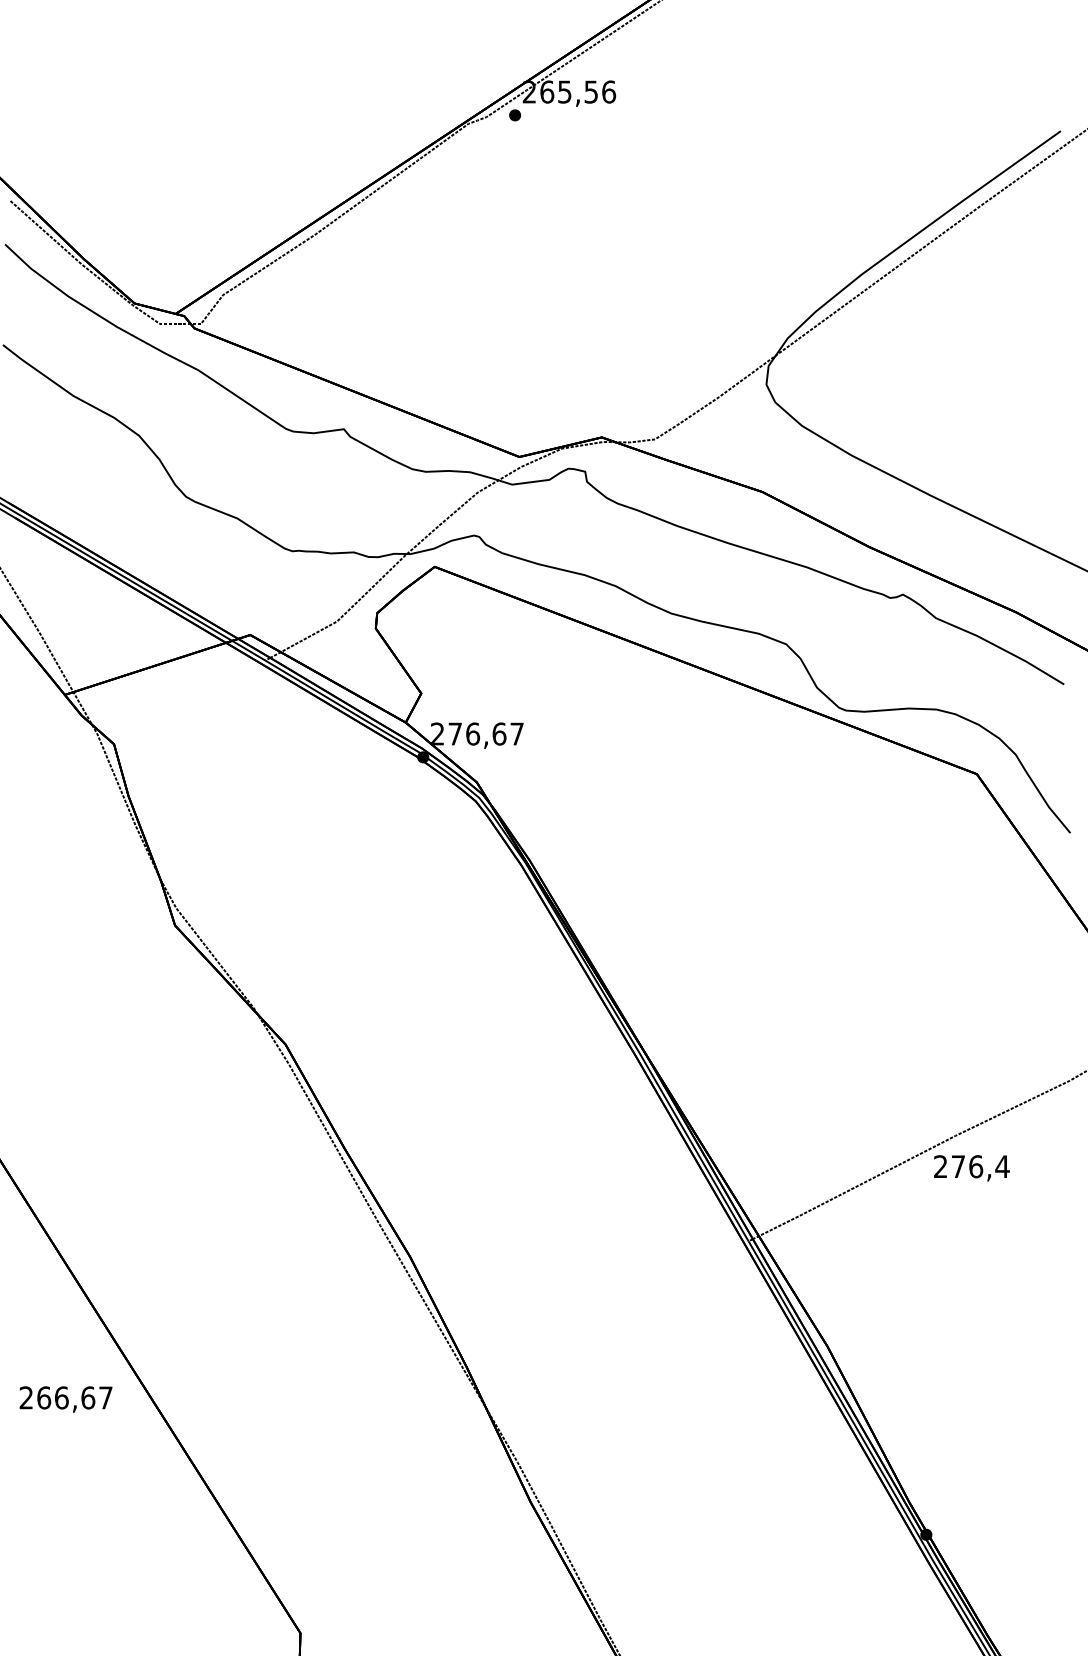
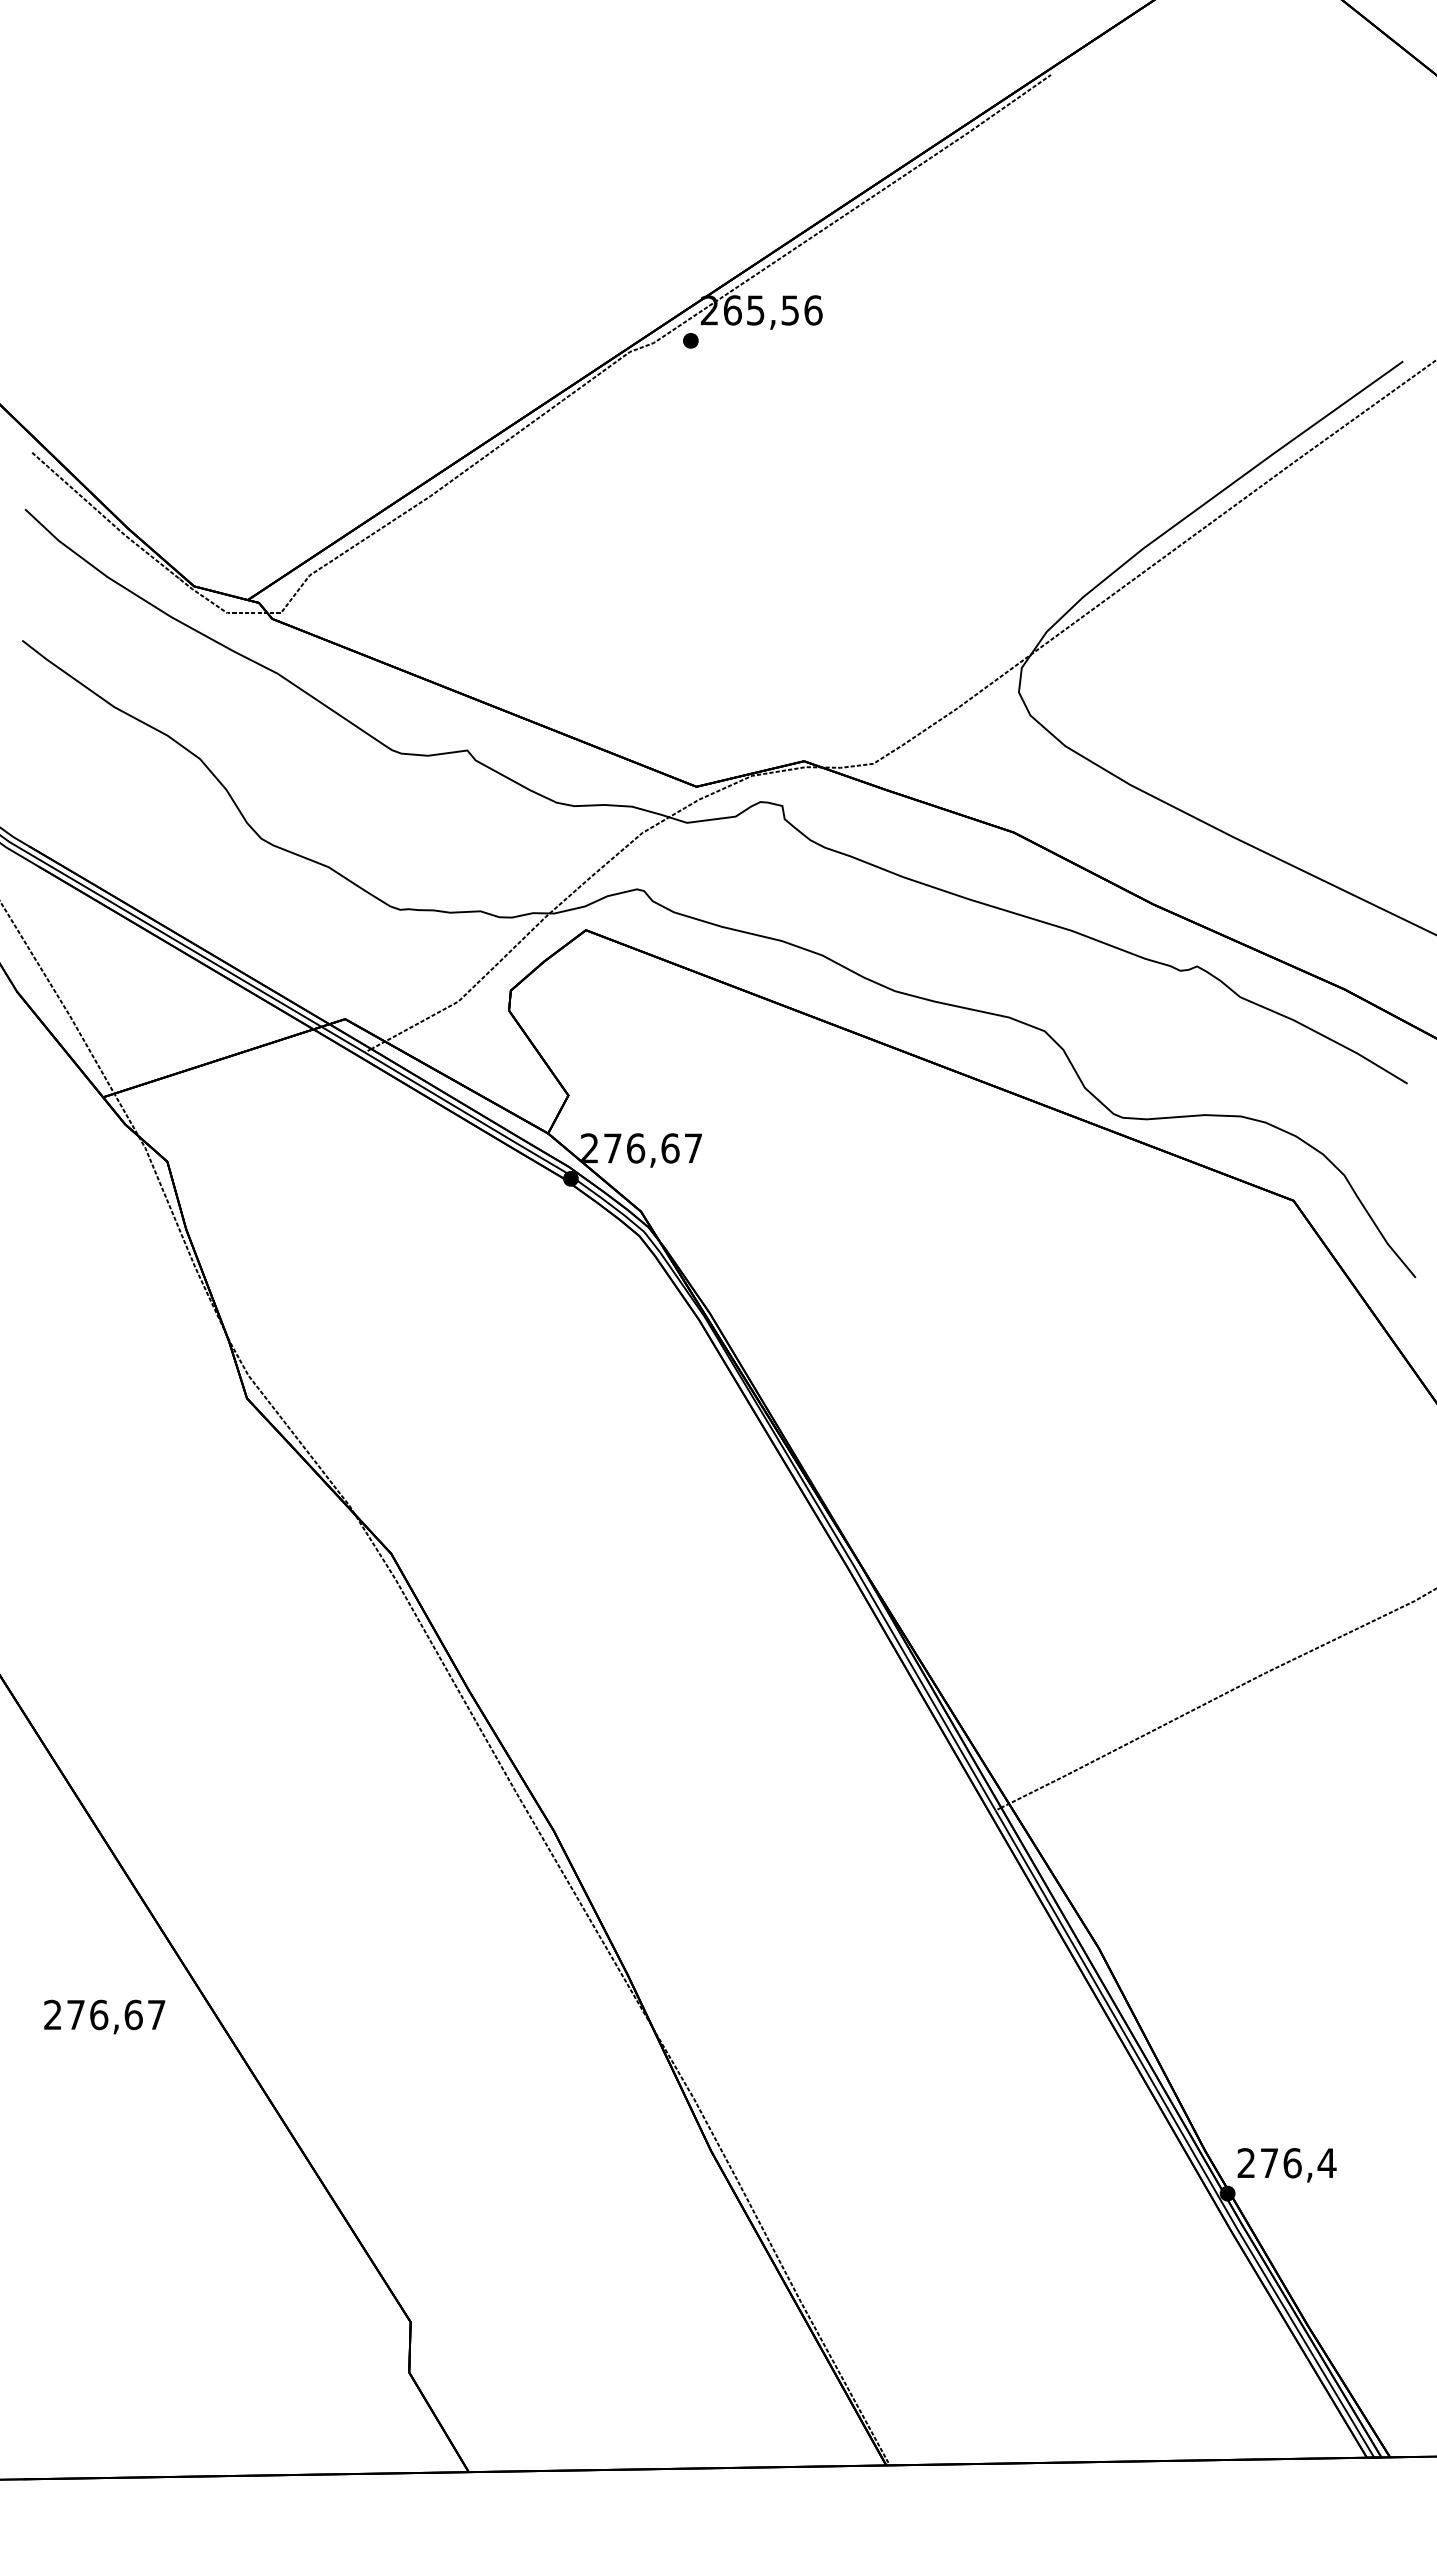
text: (971, 1168) -> (1286, 2165), moved
text: (44, 1397) -> (76, 2014), 266,67 -> 276,67

